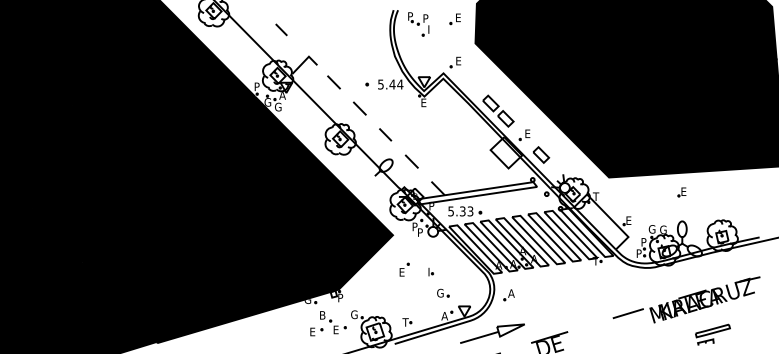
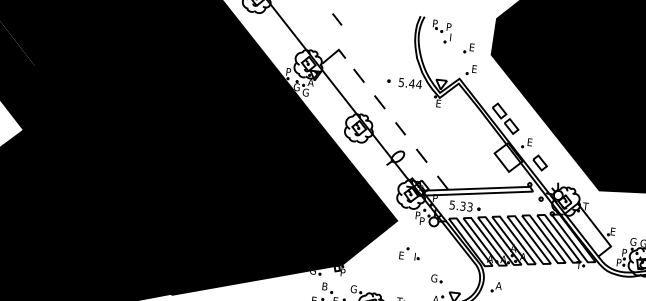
part: (454, 19) -> (468, 48), moved
line: (281, 29) -> (337, 19), moved
part: (431, 272) -> (417, 257), moved

